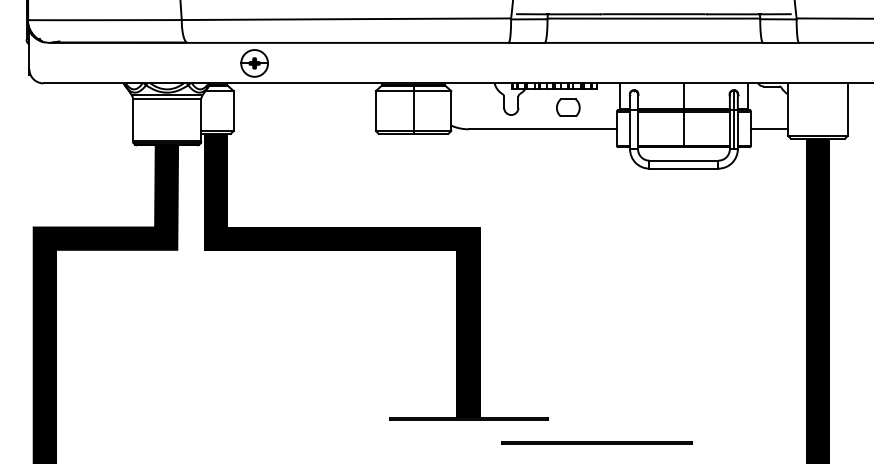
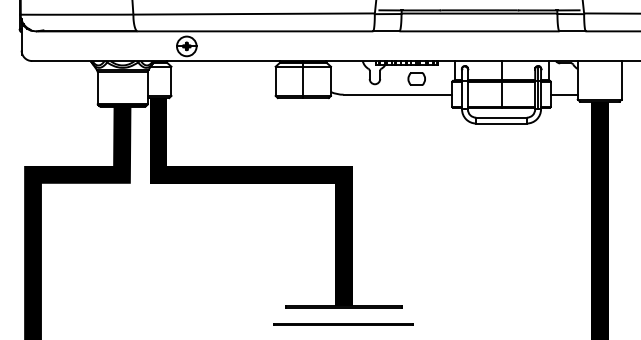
line: (596, 442) -> (343, 324), moved

